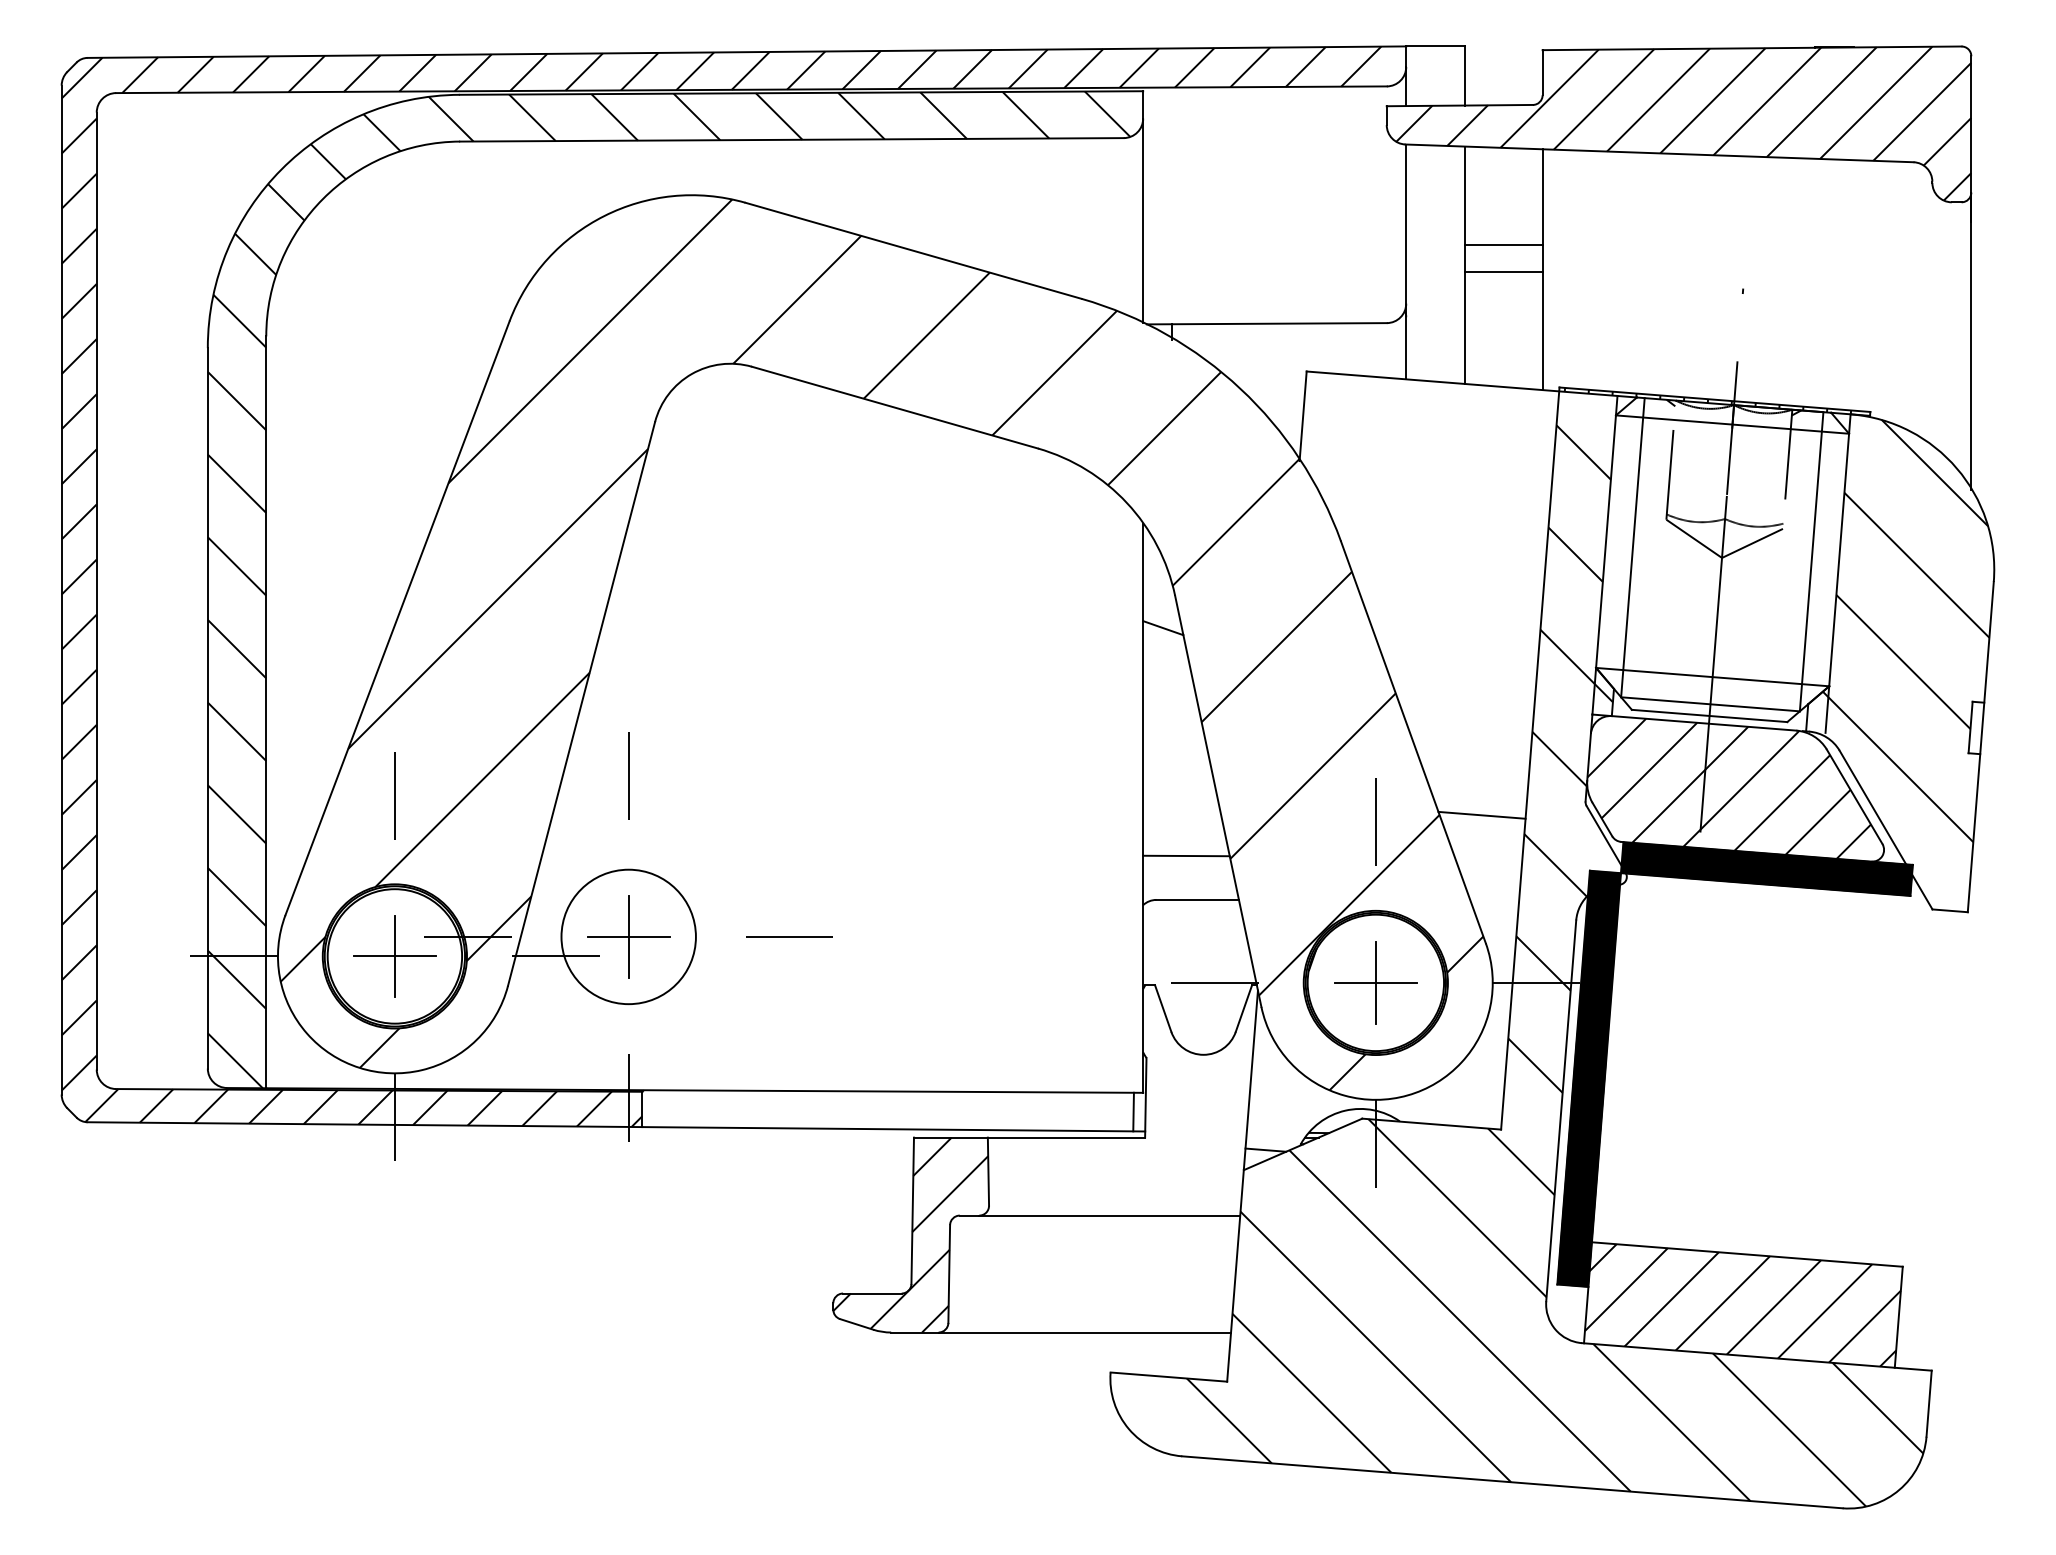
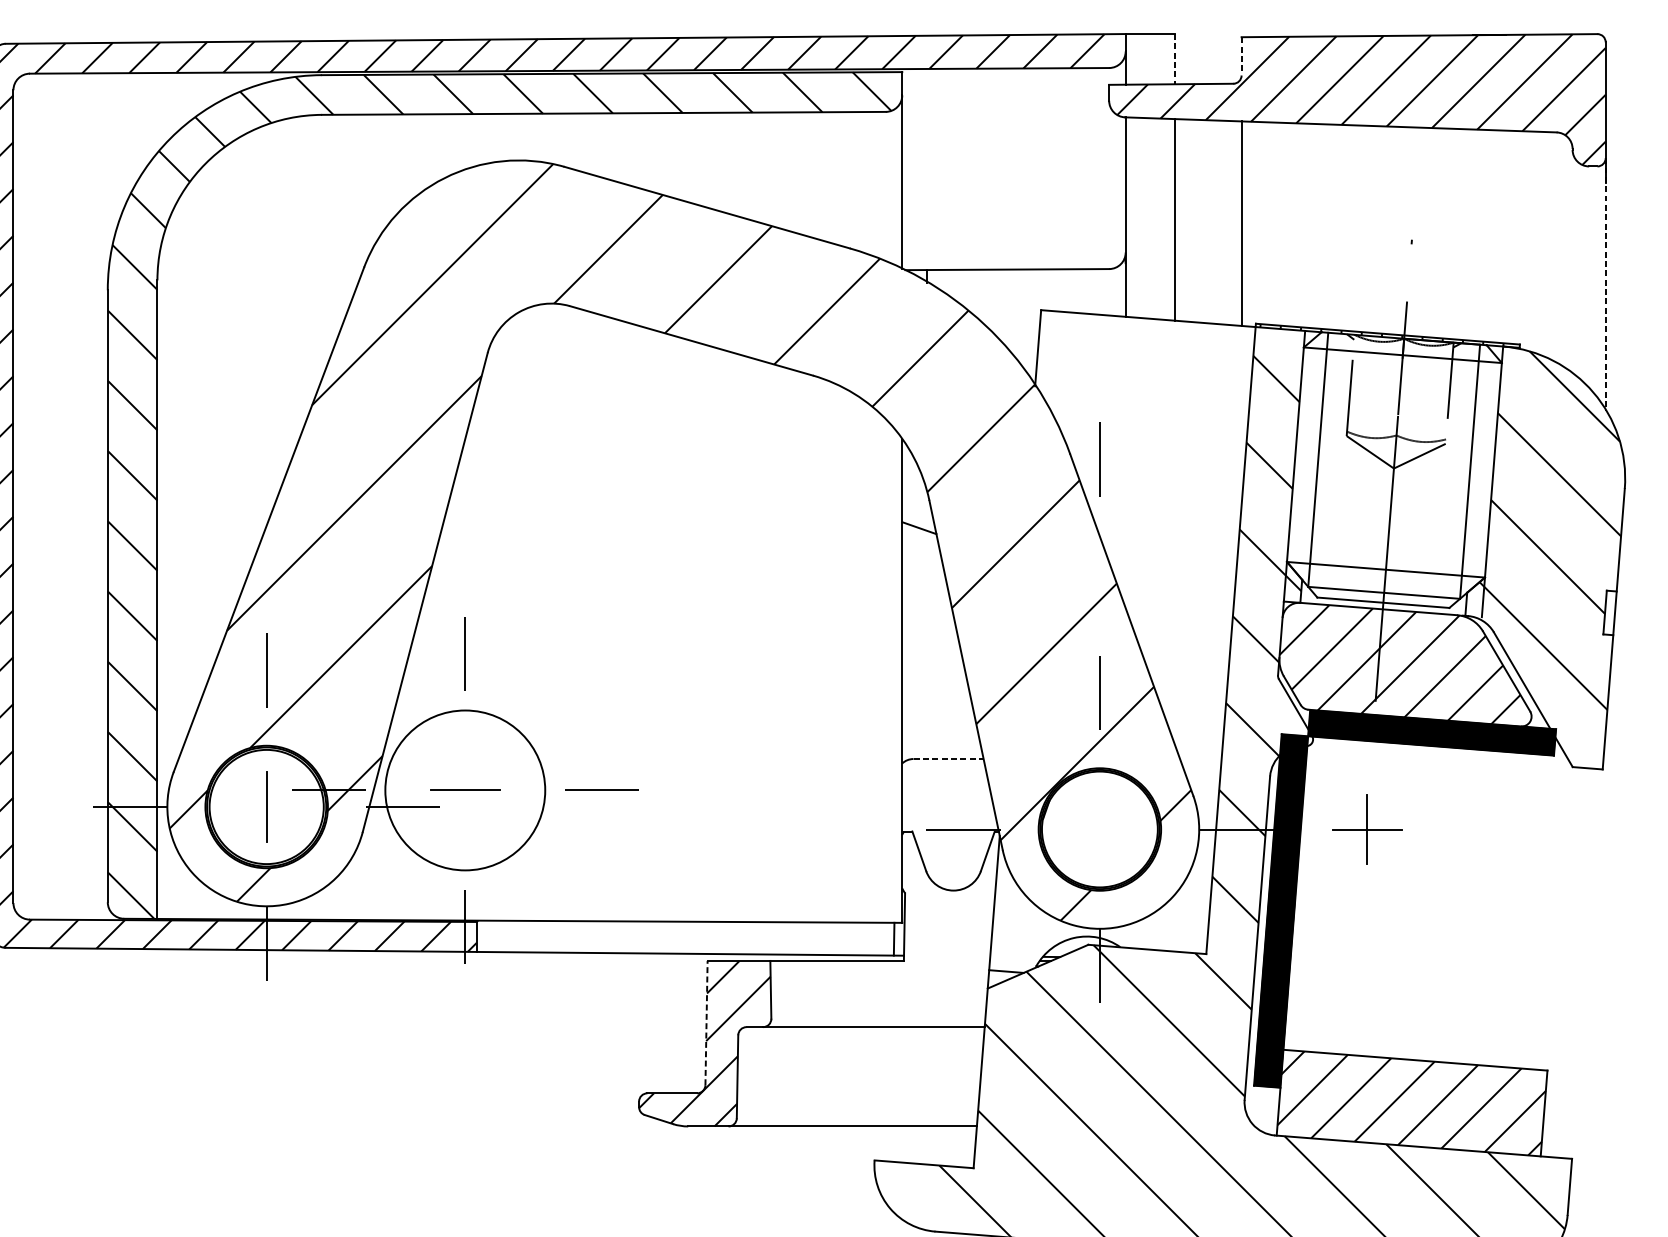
line: (1542, 72) -> (1241, 56), solid -> dashed
line: (1464, 75) -> (1175, 58), solid -> dashed
line: (1503, 245) -> (1208, 203), removed
line: (1503, 272) -> (1208, 226), removed
line: (1971, 341) -> (1605, 284), solid -> dashed
line: (1375, 546) -> (1099, 458), added
line: (1481, 814) -> (1189, 686), removed
line: (1186, 855) -> (939, 721), removed
line: (1198, 899) -> (949, 758), solid -> dashed
circle: (628, 936) -> (465, 790), size x1.4
line: (628, 936) -> (465, 790), removed
line: (394, 956) -> (266, 807), removed
part: (1375, 982) -> (1367, 829), moved
line: (912, 1210) -> (706, 1022), solid -> dashed

